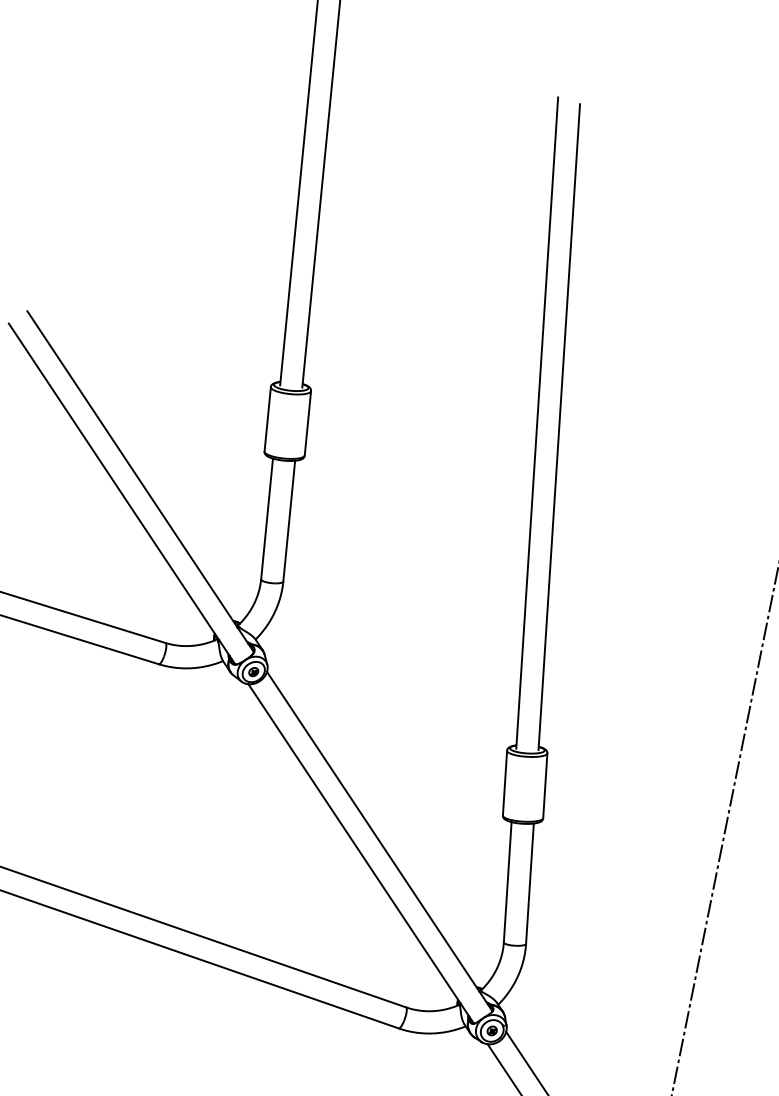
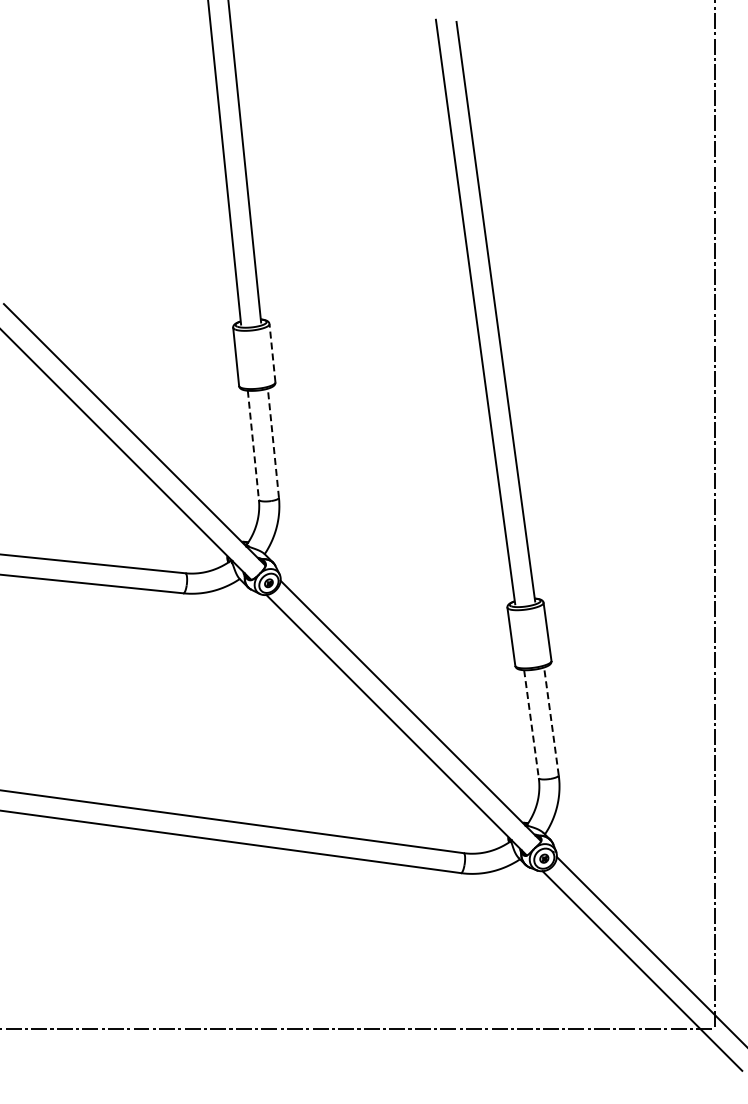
line: (308, 422) -> (272, 352), solid -> dashed
line: (267, 519) -> (253, 445), solid -> dashed
line: (289, 521) -> (273, 443), solid -> dashed
line: (507, 882) -> (531, 724), solid -> dashed
line: (530, 882) -> (551, 720), solid -> dashed

